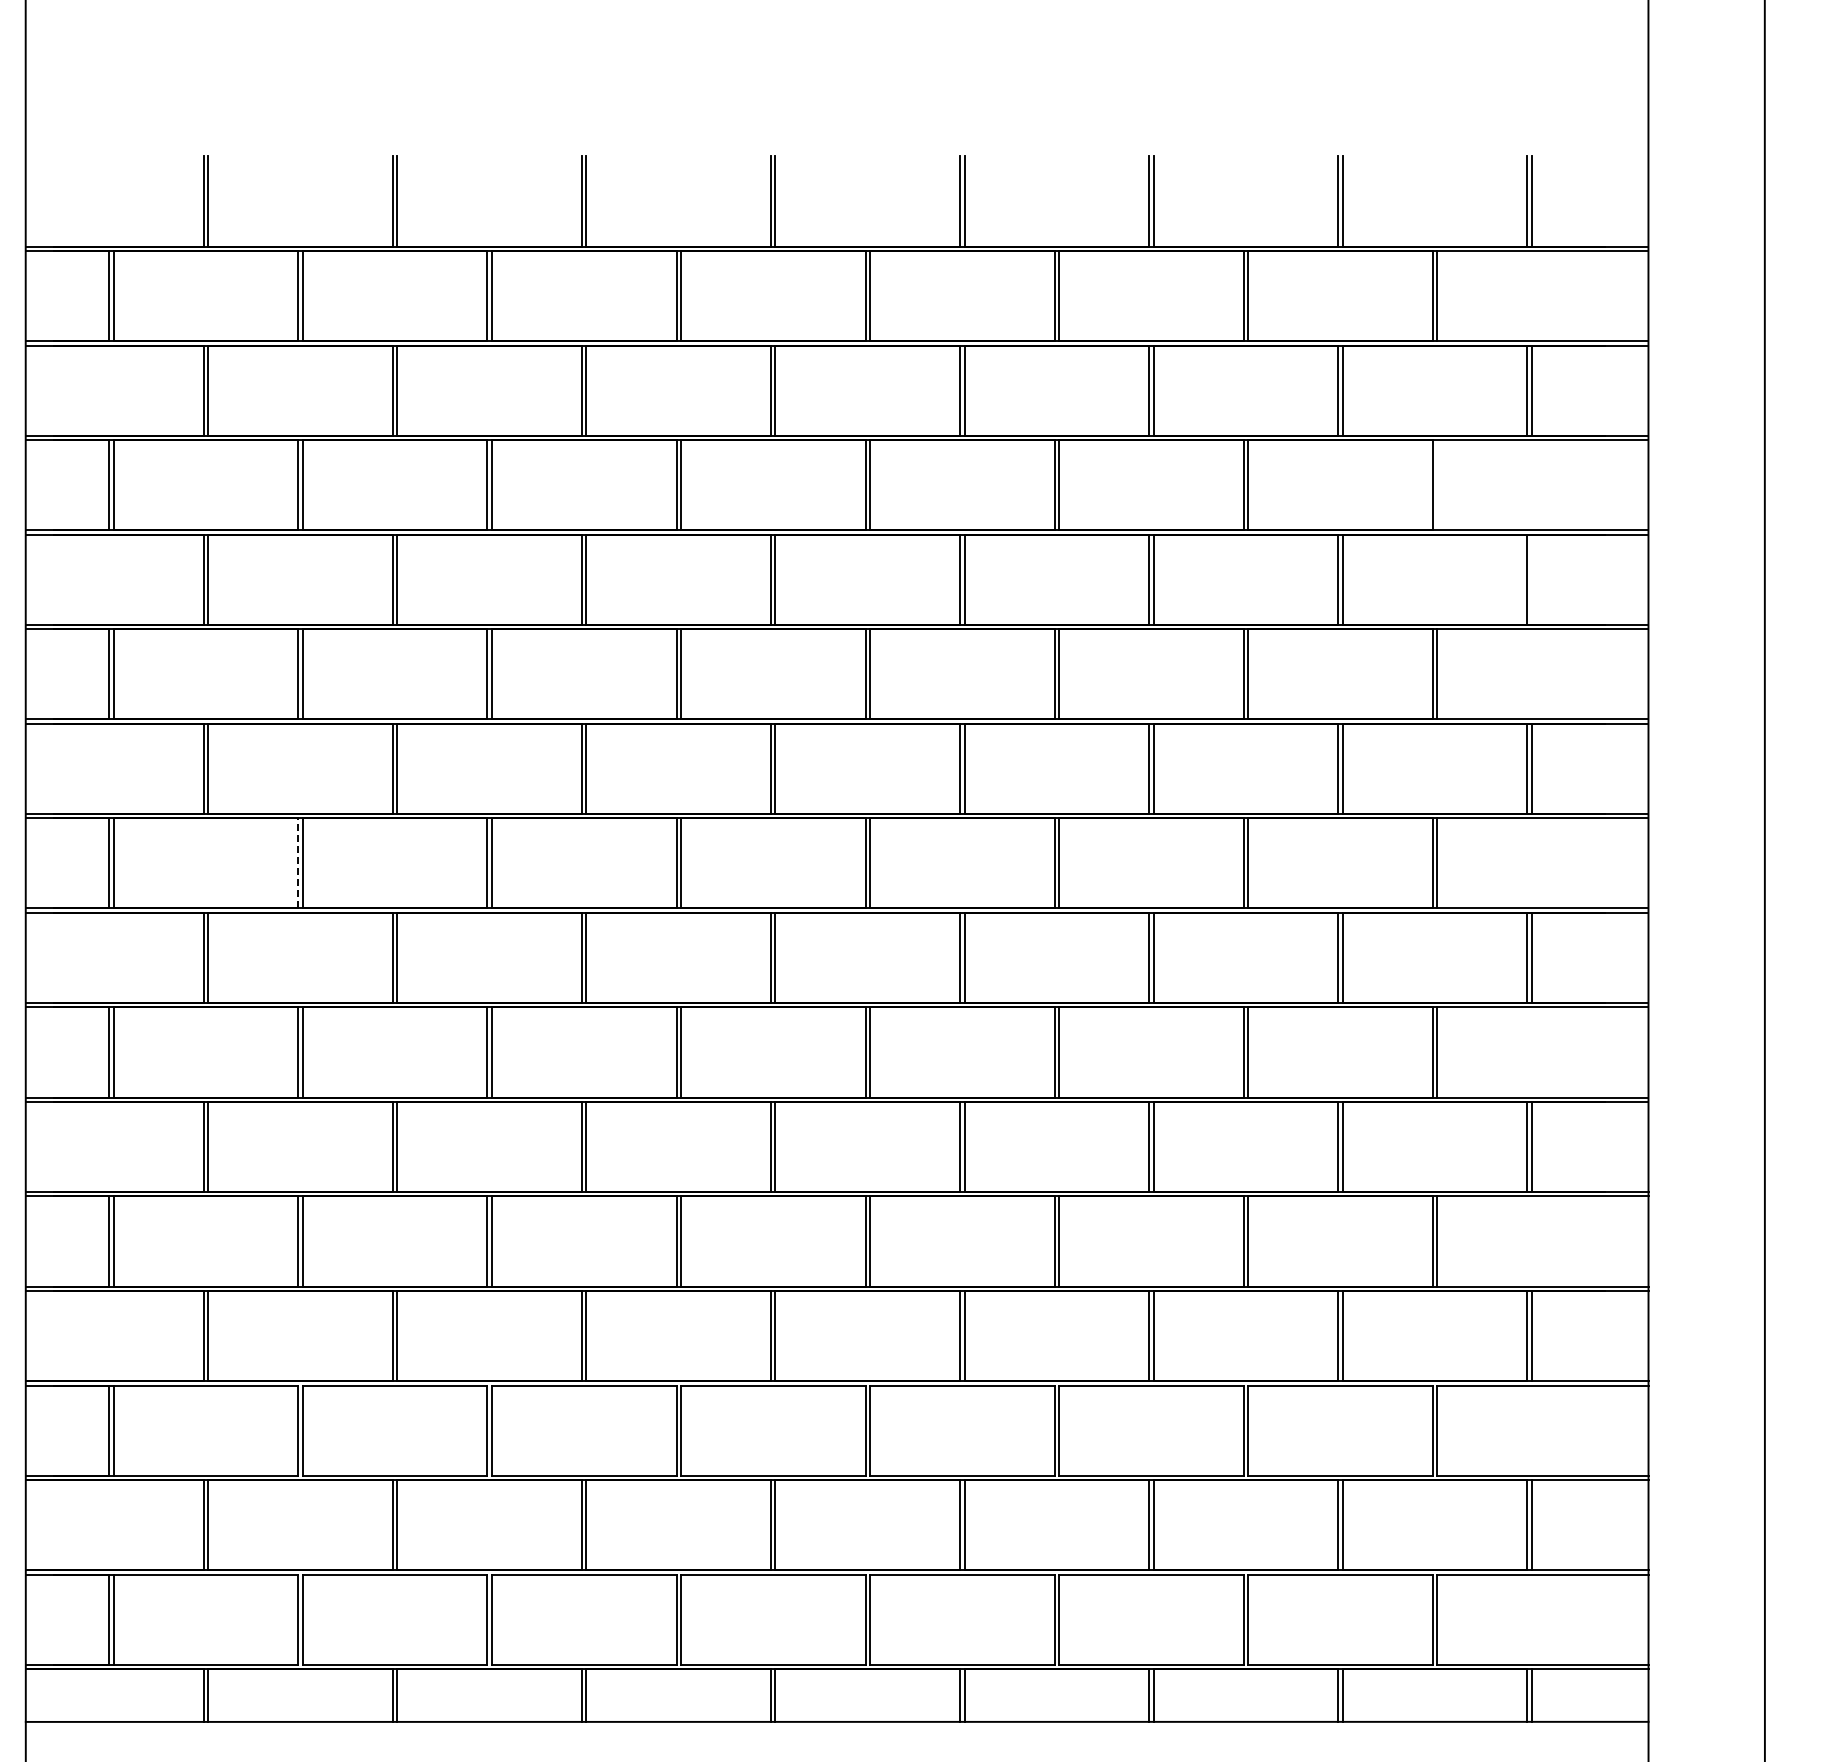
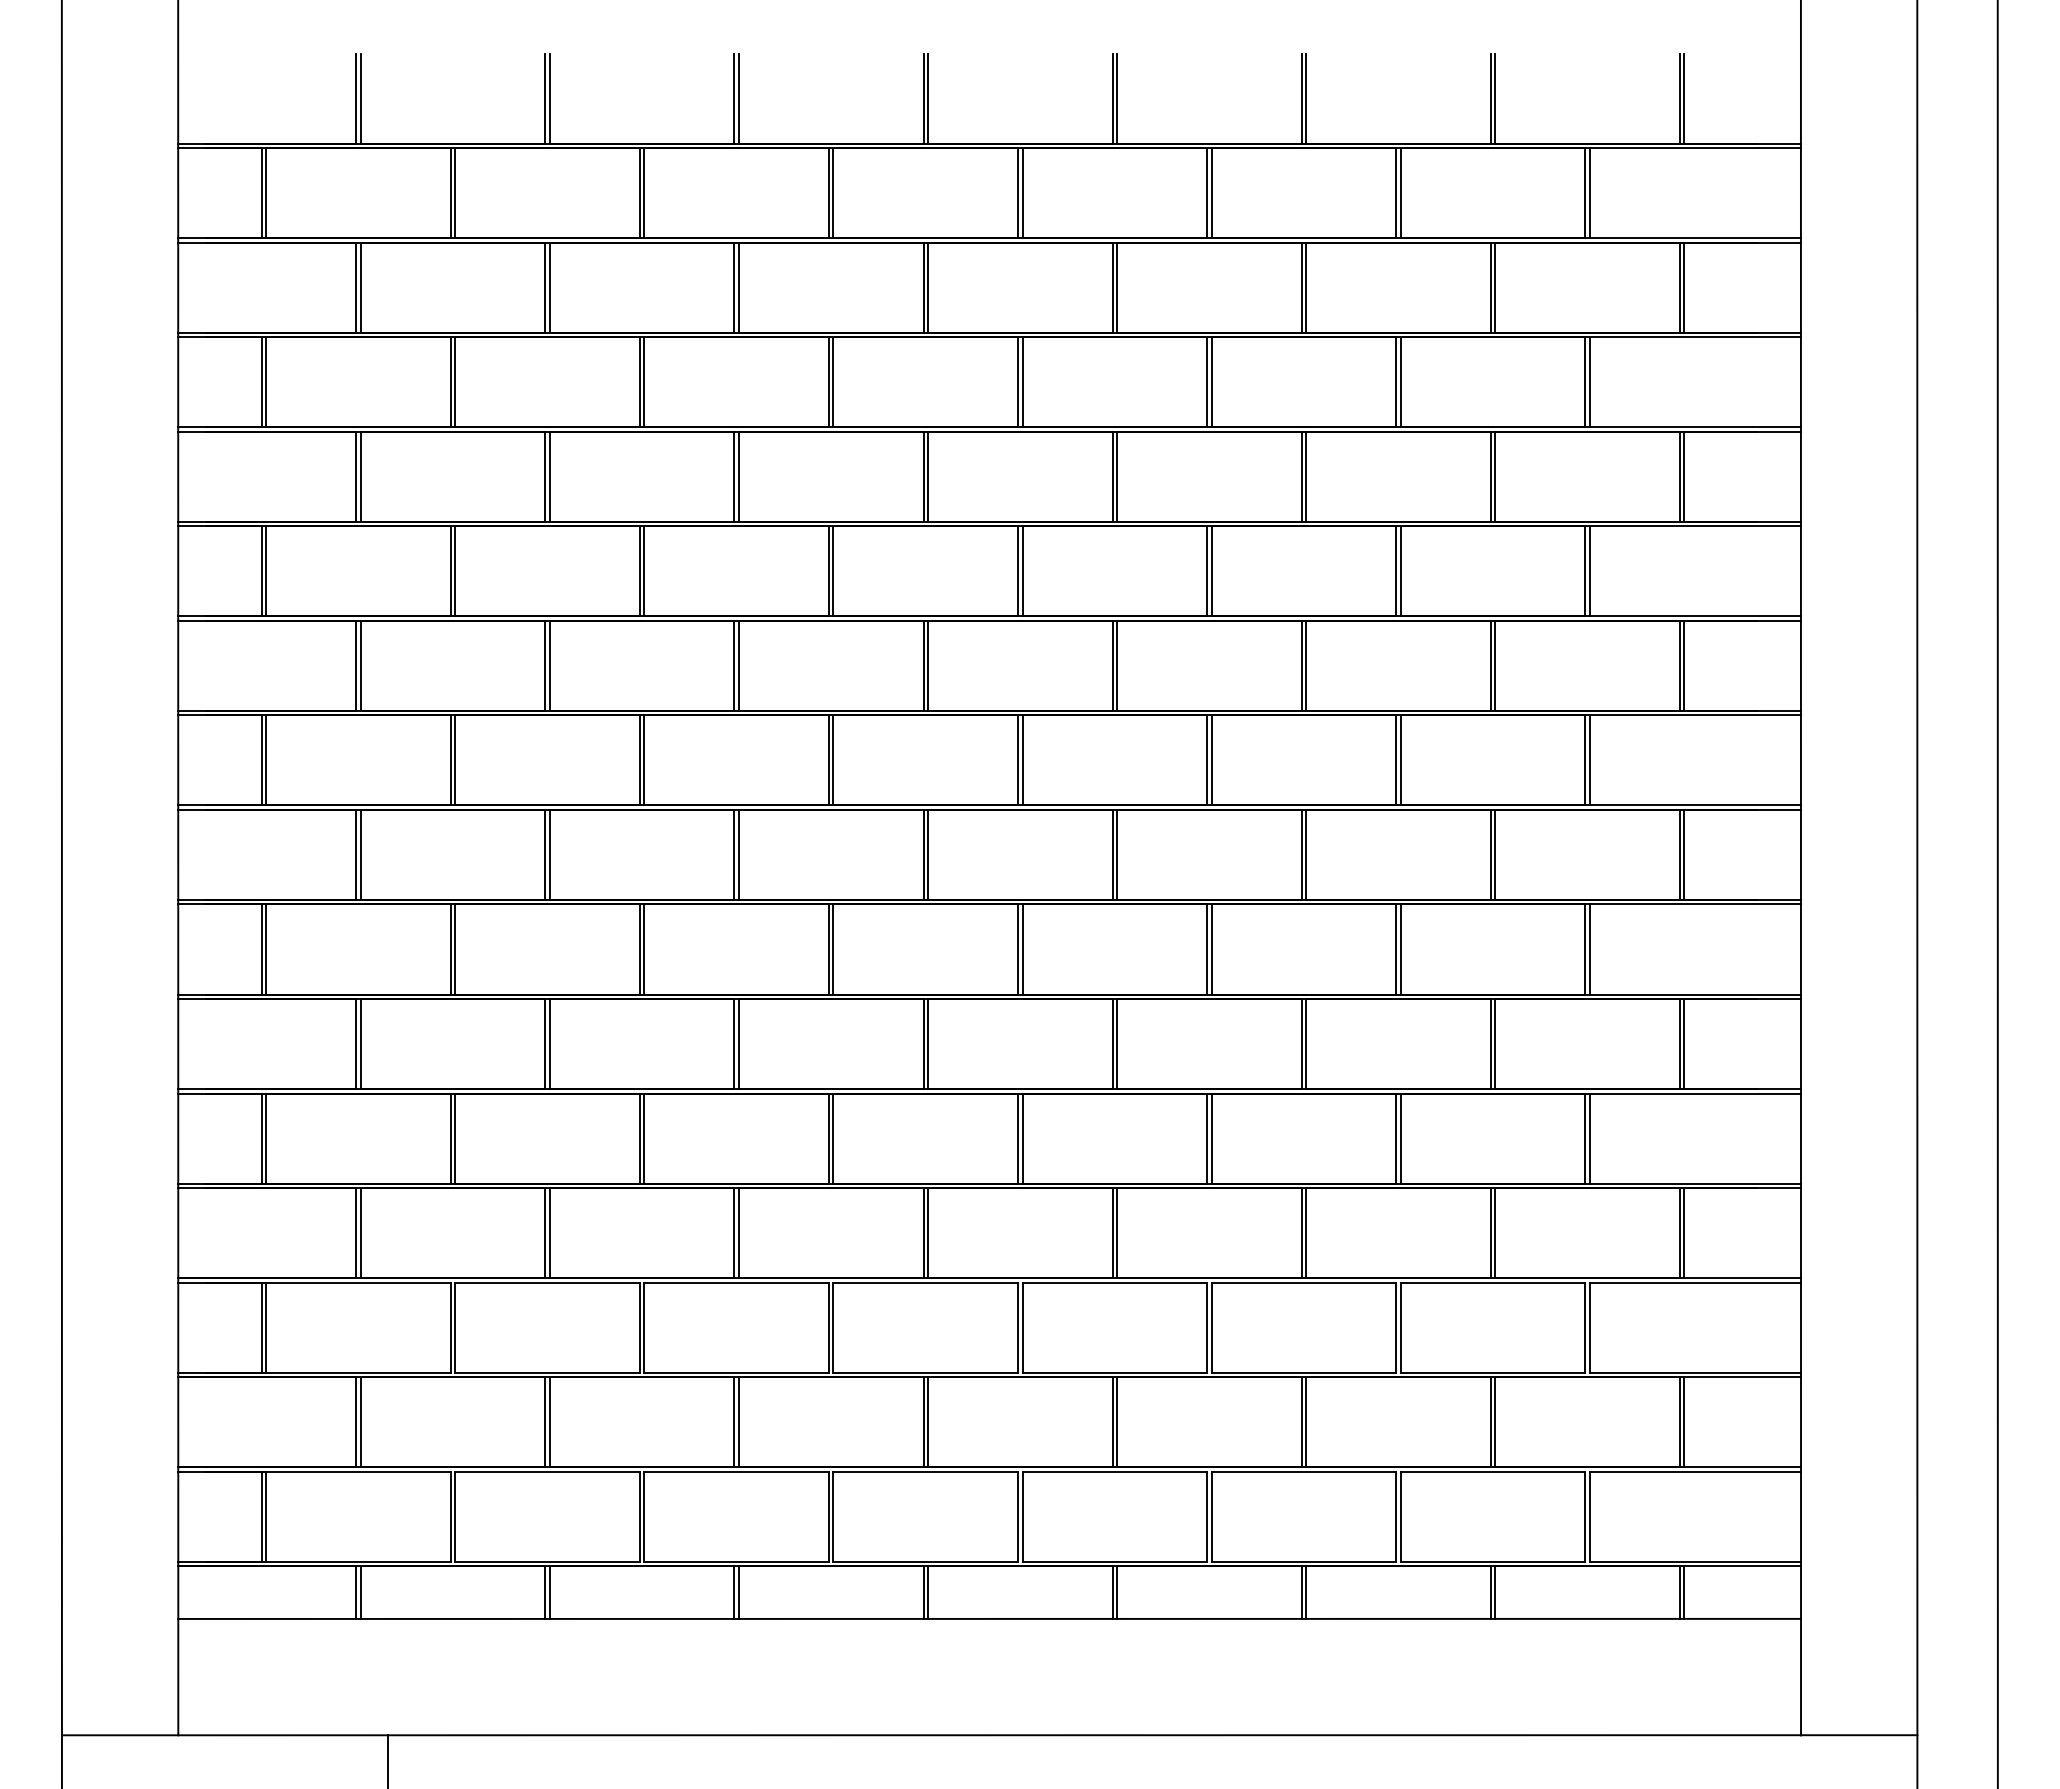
line: (1437, 485) -> (1589, 382), added
line: (1532, 579) -> (1684, 476), added
line: (298, 862) -> (450, 759), dashed -> solid

